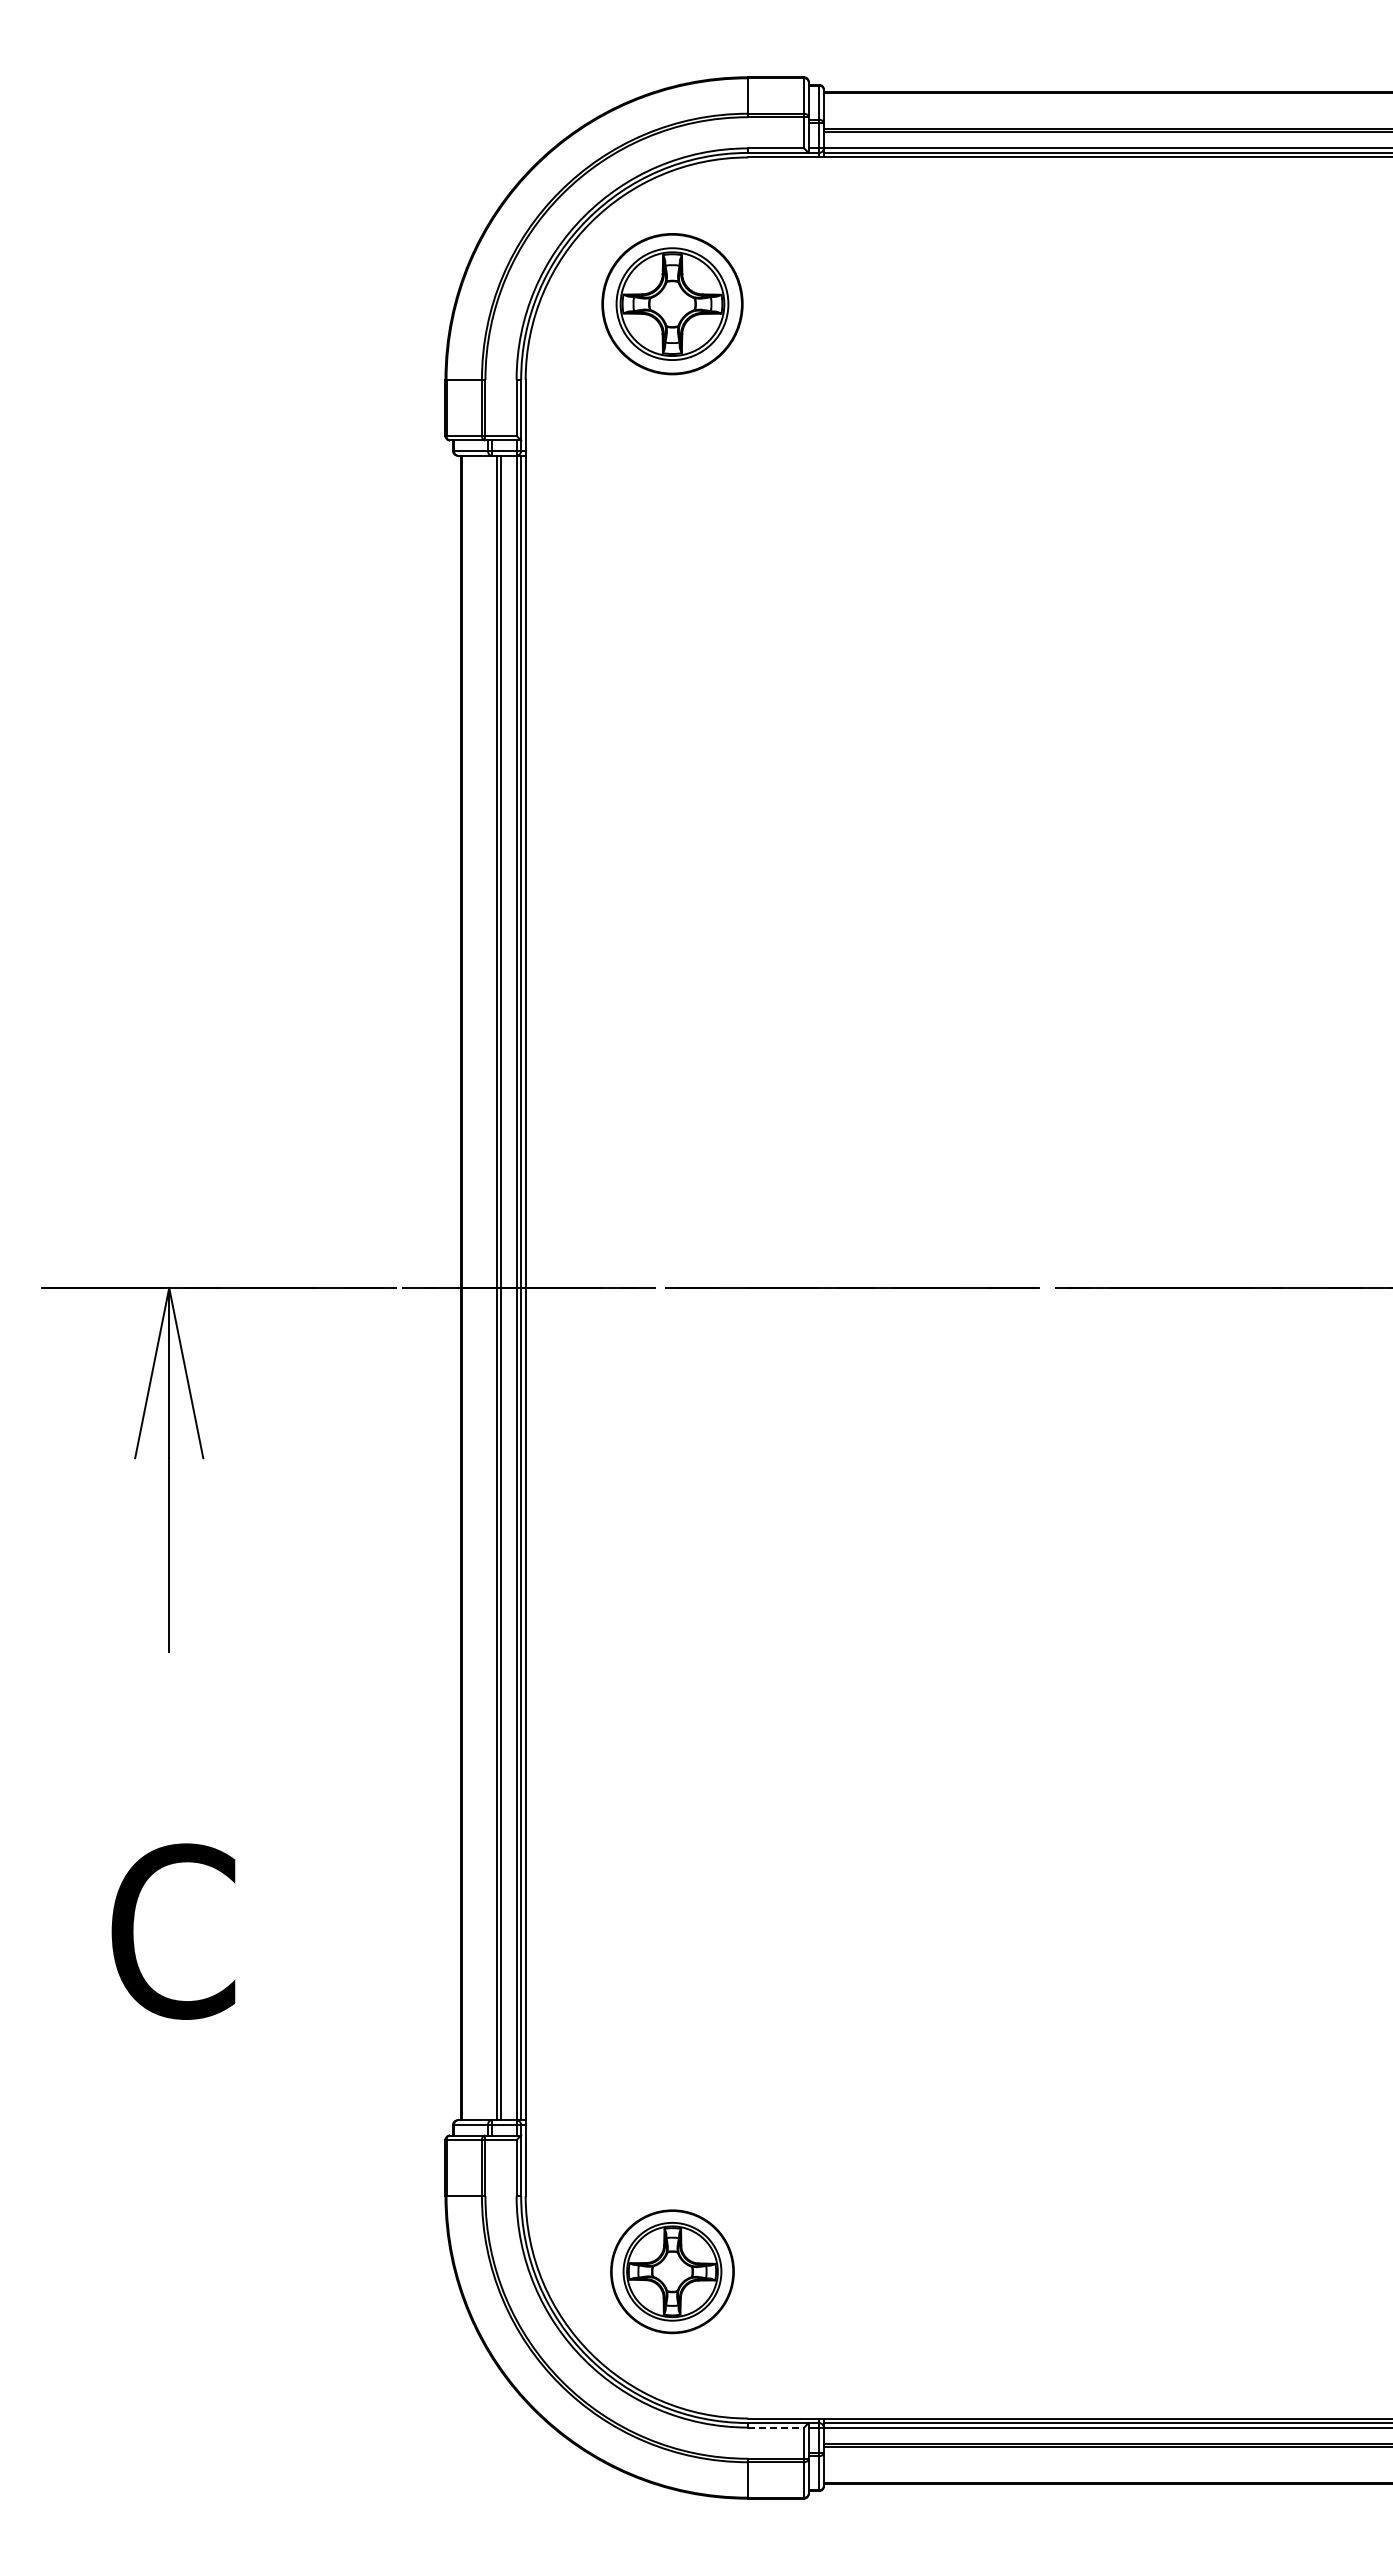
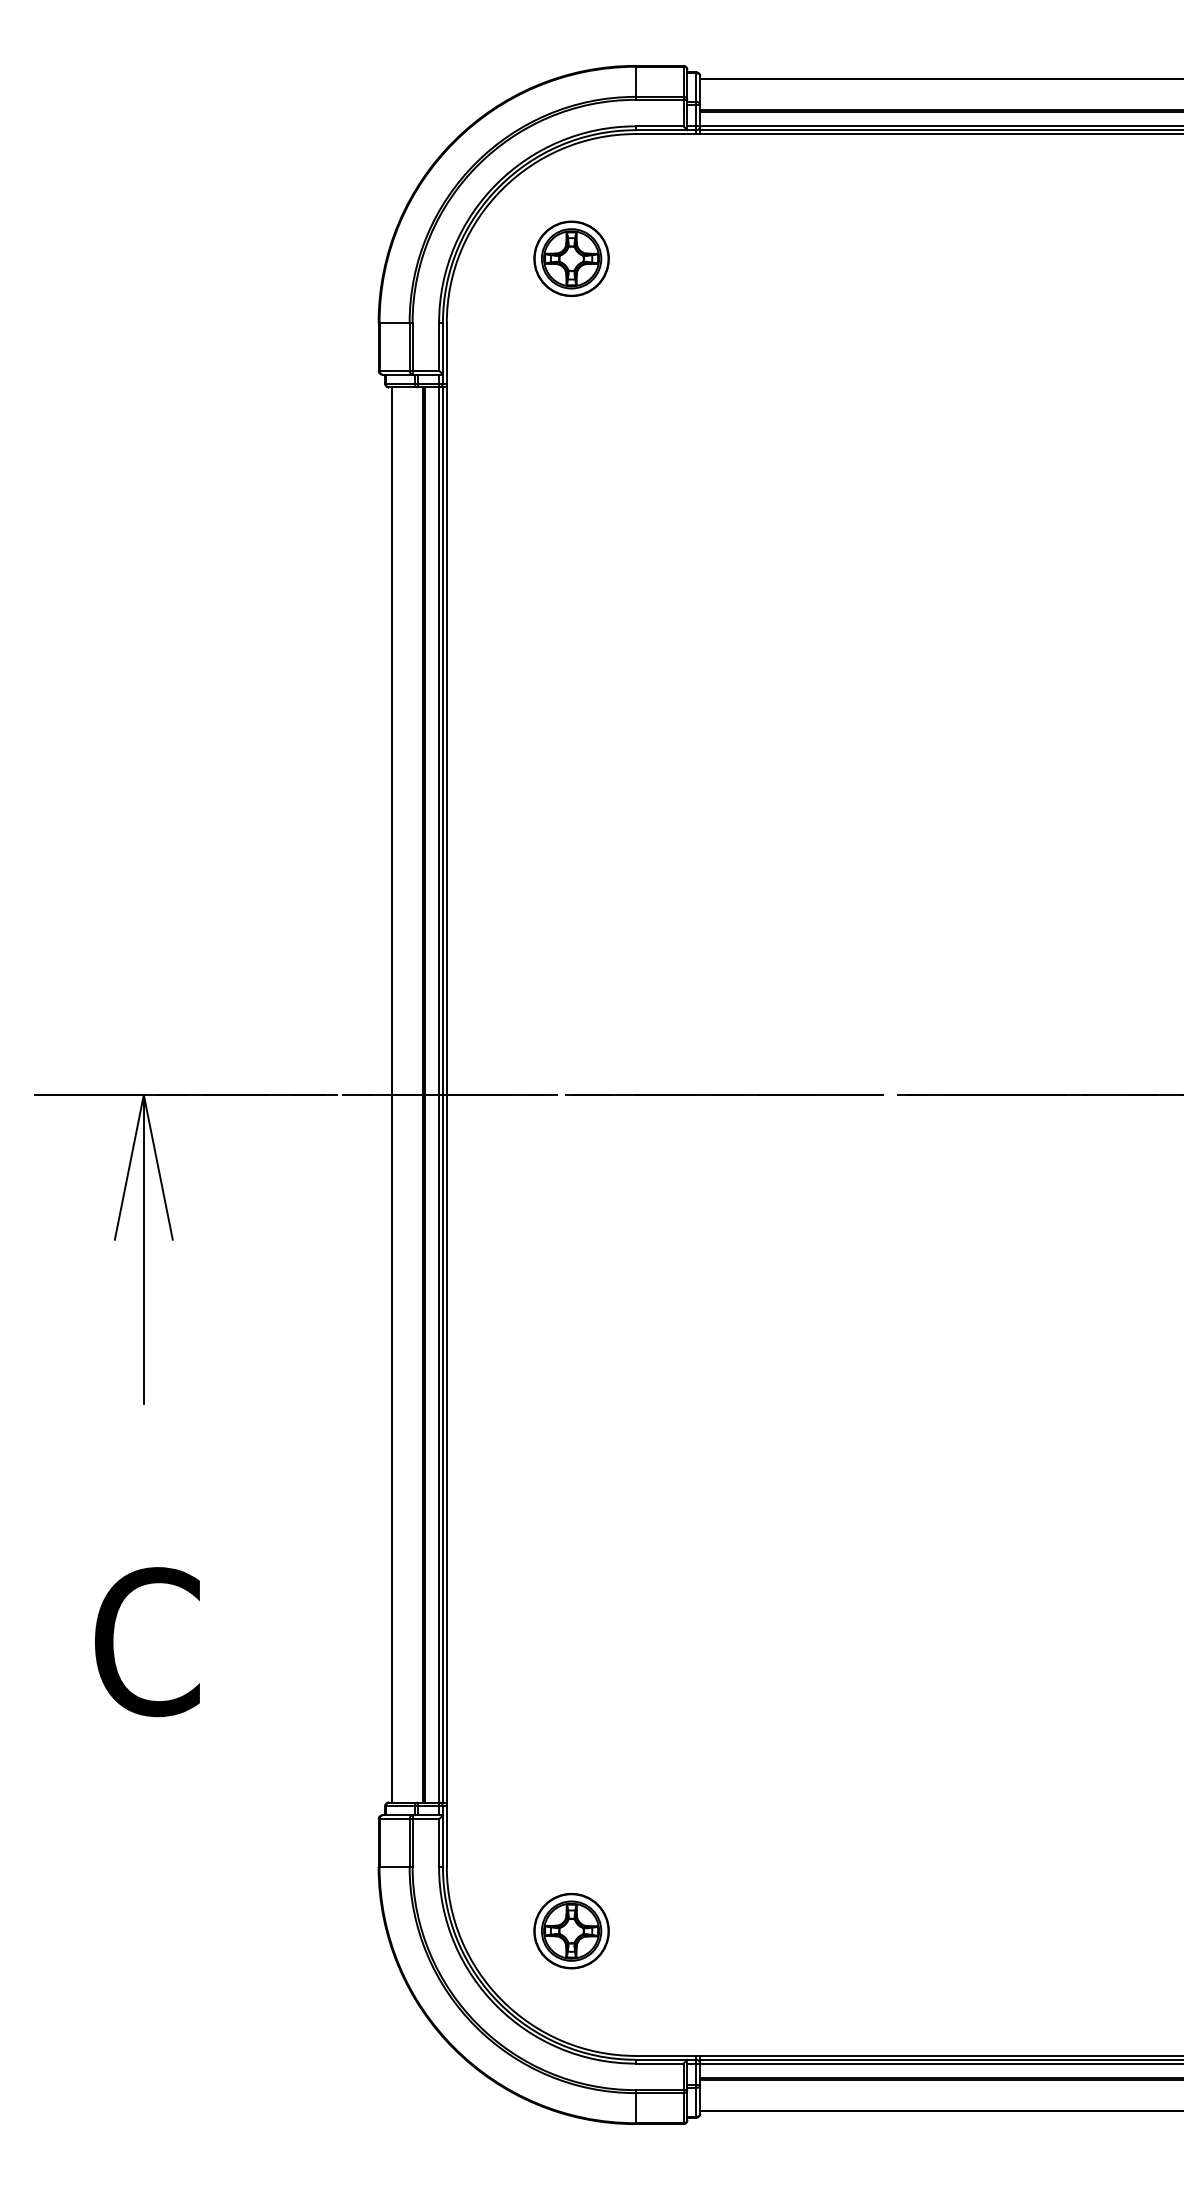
part: (672, 304) -> (571, 259), size x0.62
part: (672, 2271) -> (571, 1930), size x0.71
line: (776, 2427) -> (660, 2063), dashed -> solid

